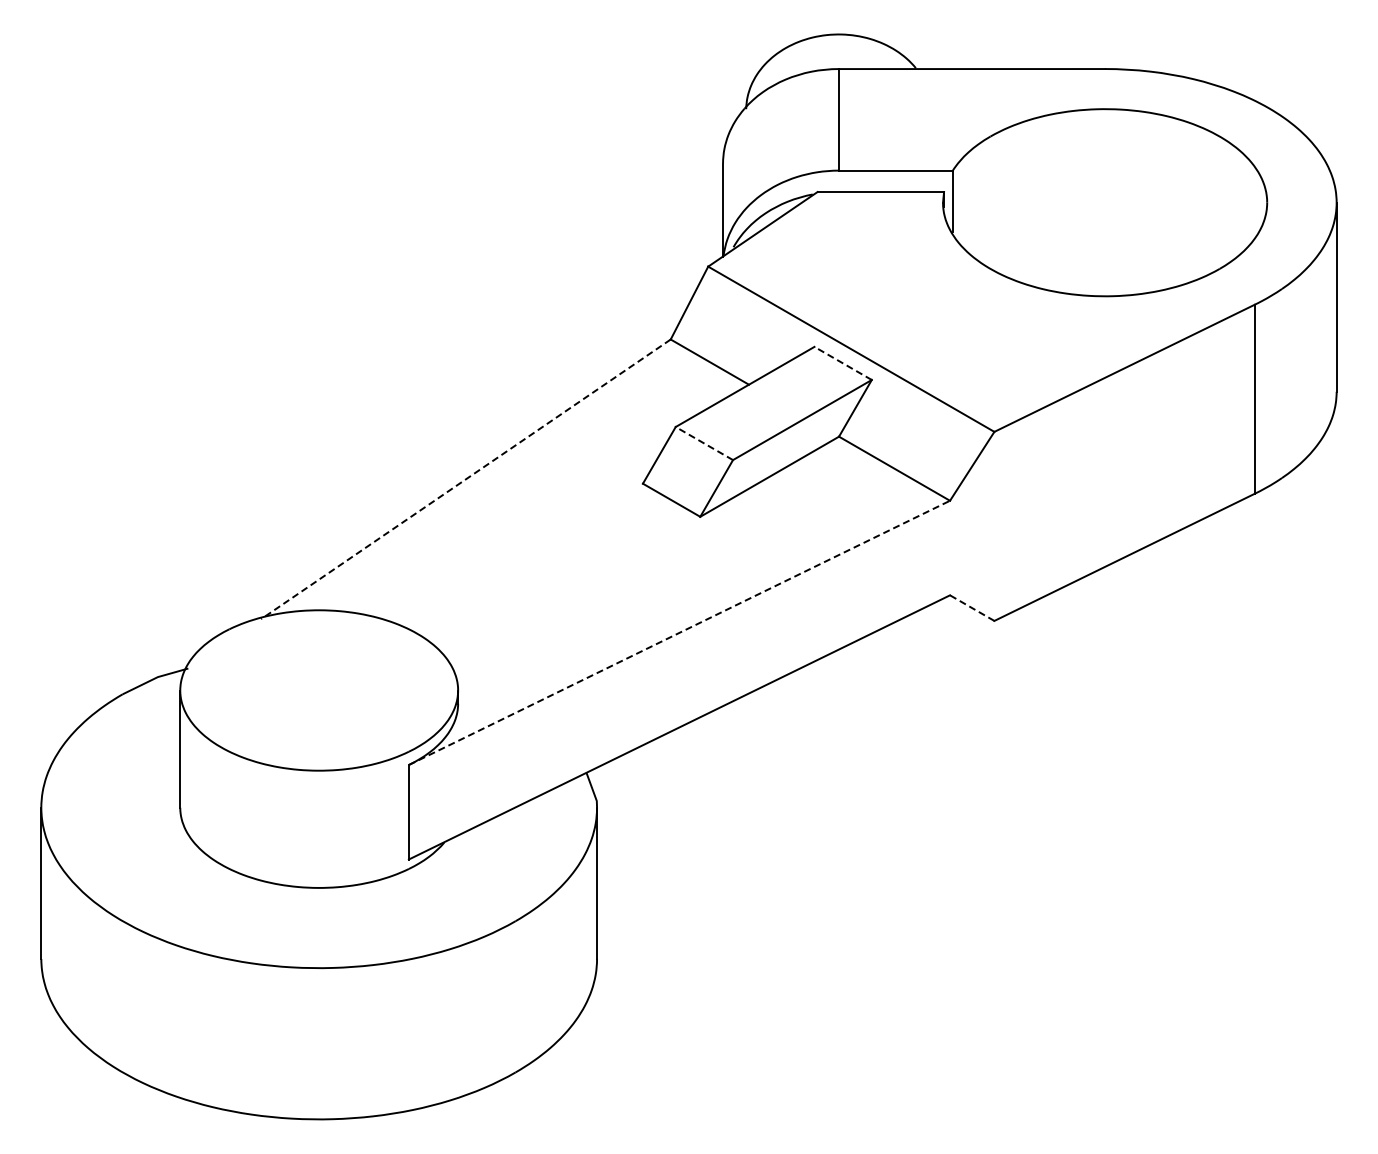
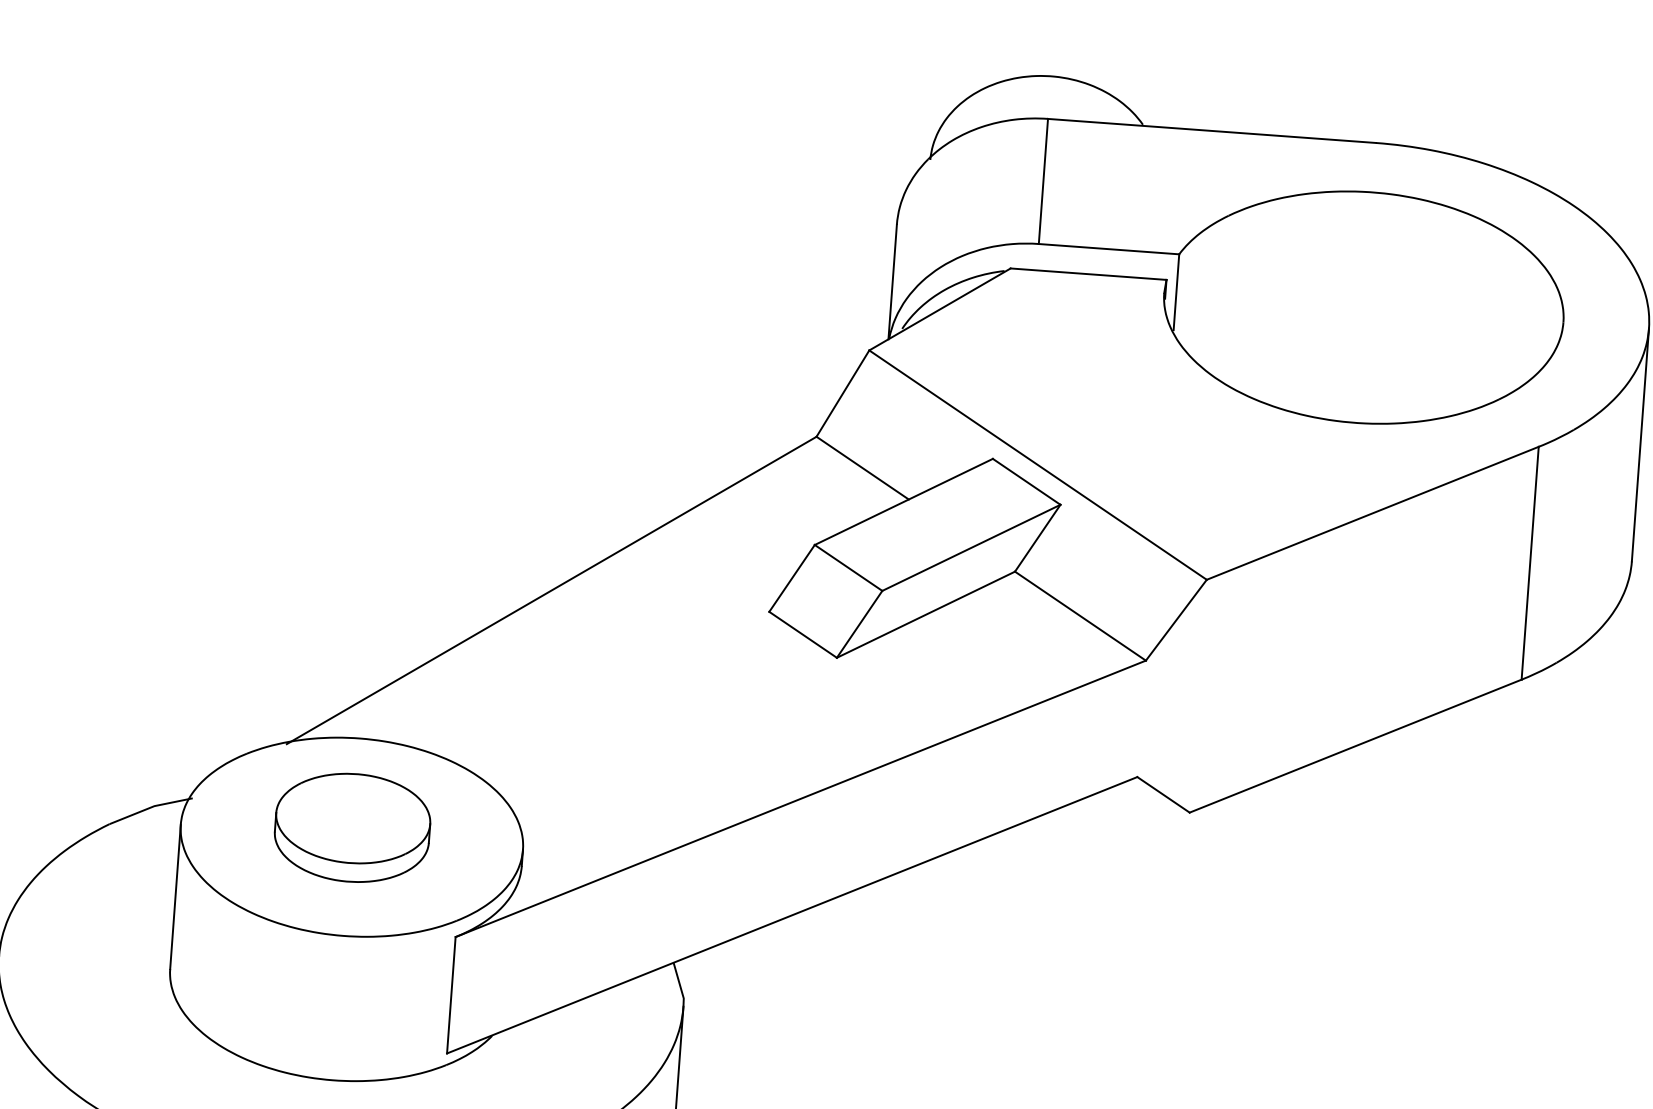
line: (842, 363) -> (1025, 481), dashed -> solid
line: (703, 443) -> (847, 567), dashed -> solid
line: (465, 479) -> (551, 590), dashed -> solid
line: (972, 608) -> (1163, 795), dashed -> solid
line: (679, 632) -> (800, 798), dashed -> solid
part: (318, 682) -> (351, 827), added

